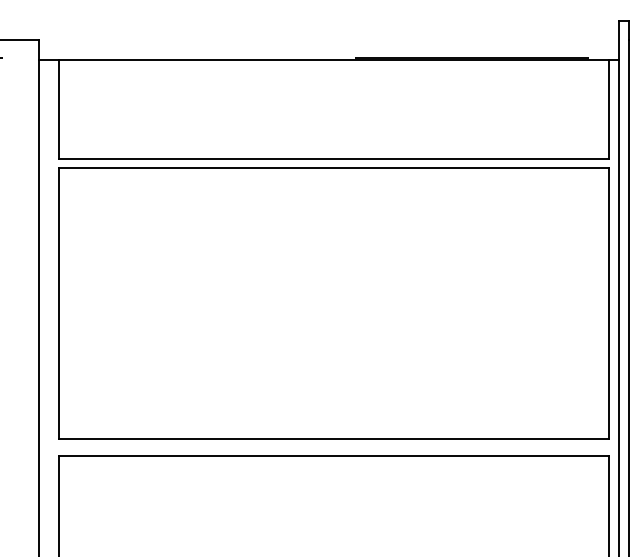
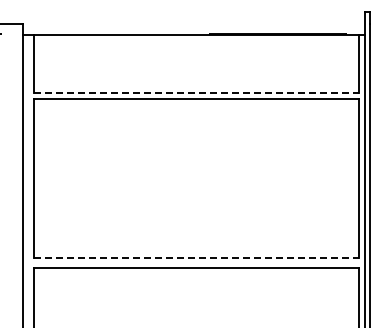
line: (335, 158) -> (197, 93), solid -> dashed
line: (335, 438) -> (197, 258), solid -> dashed

